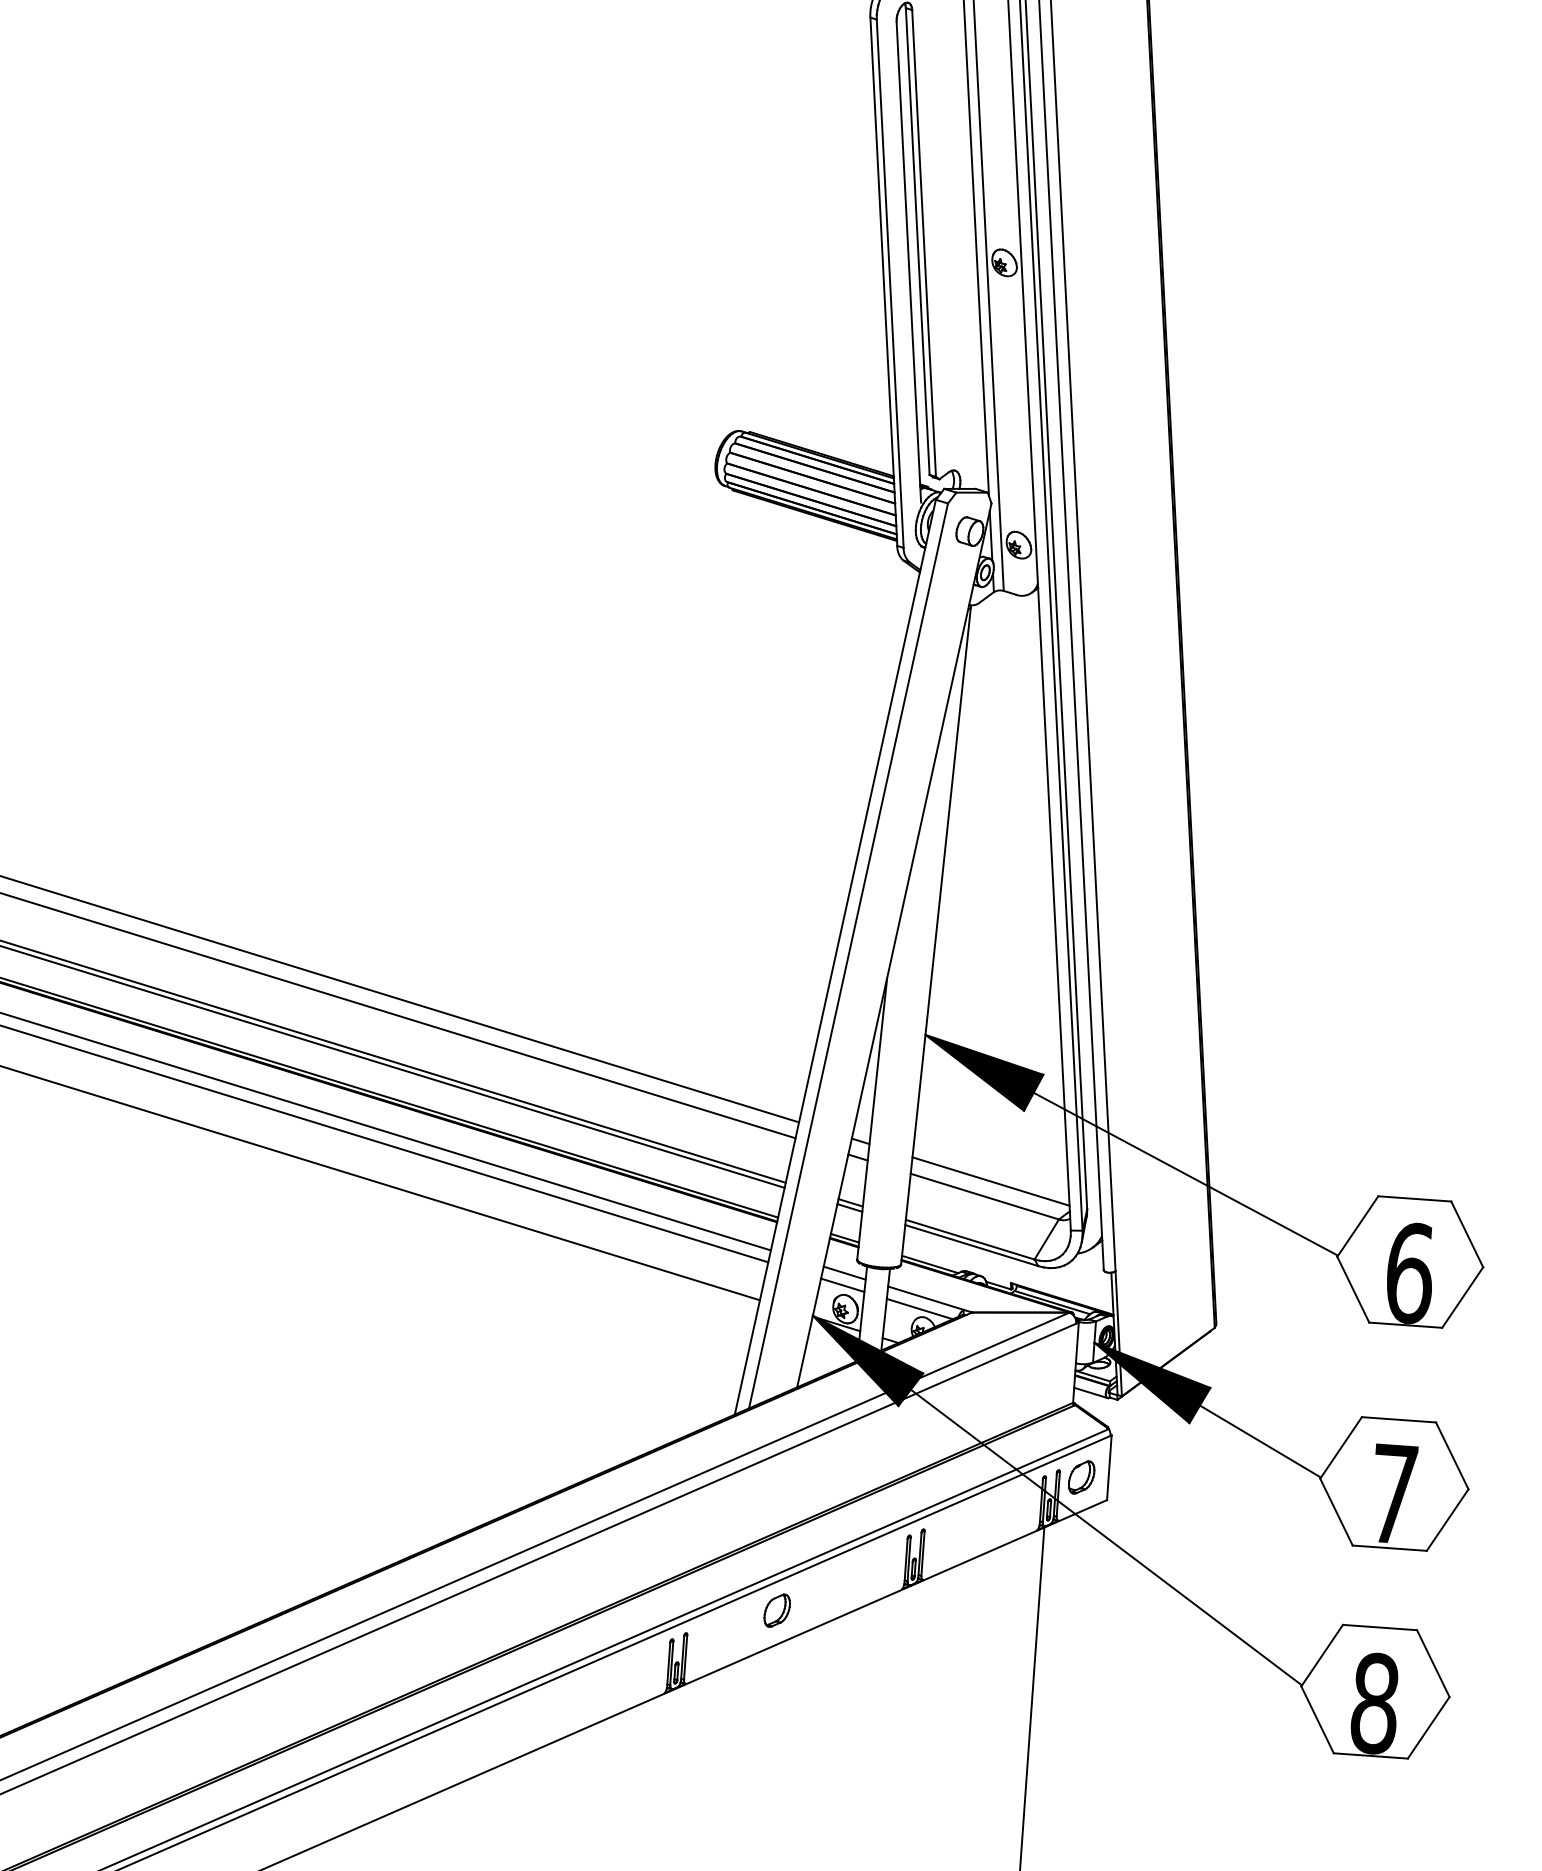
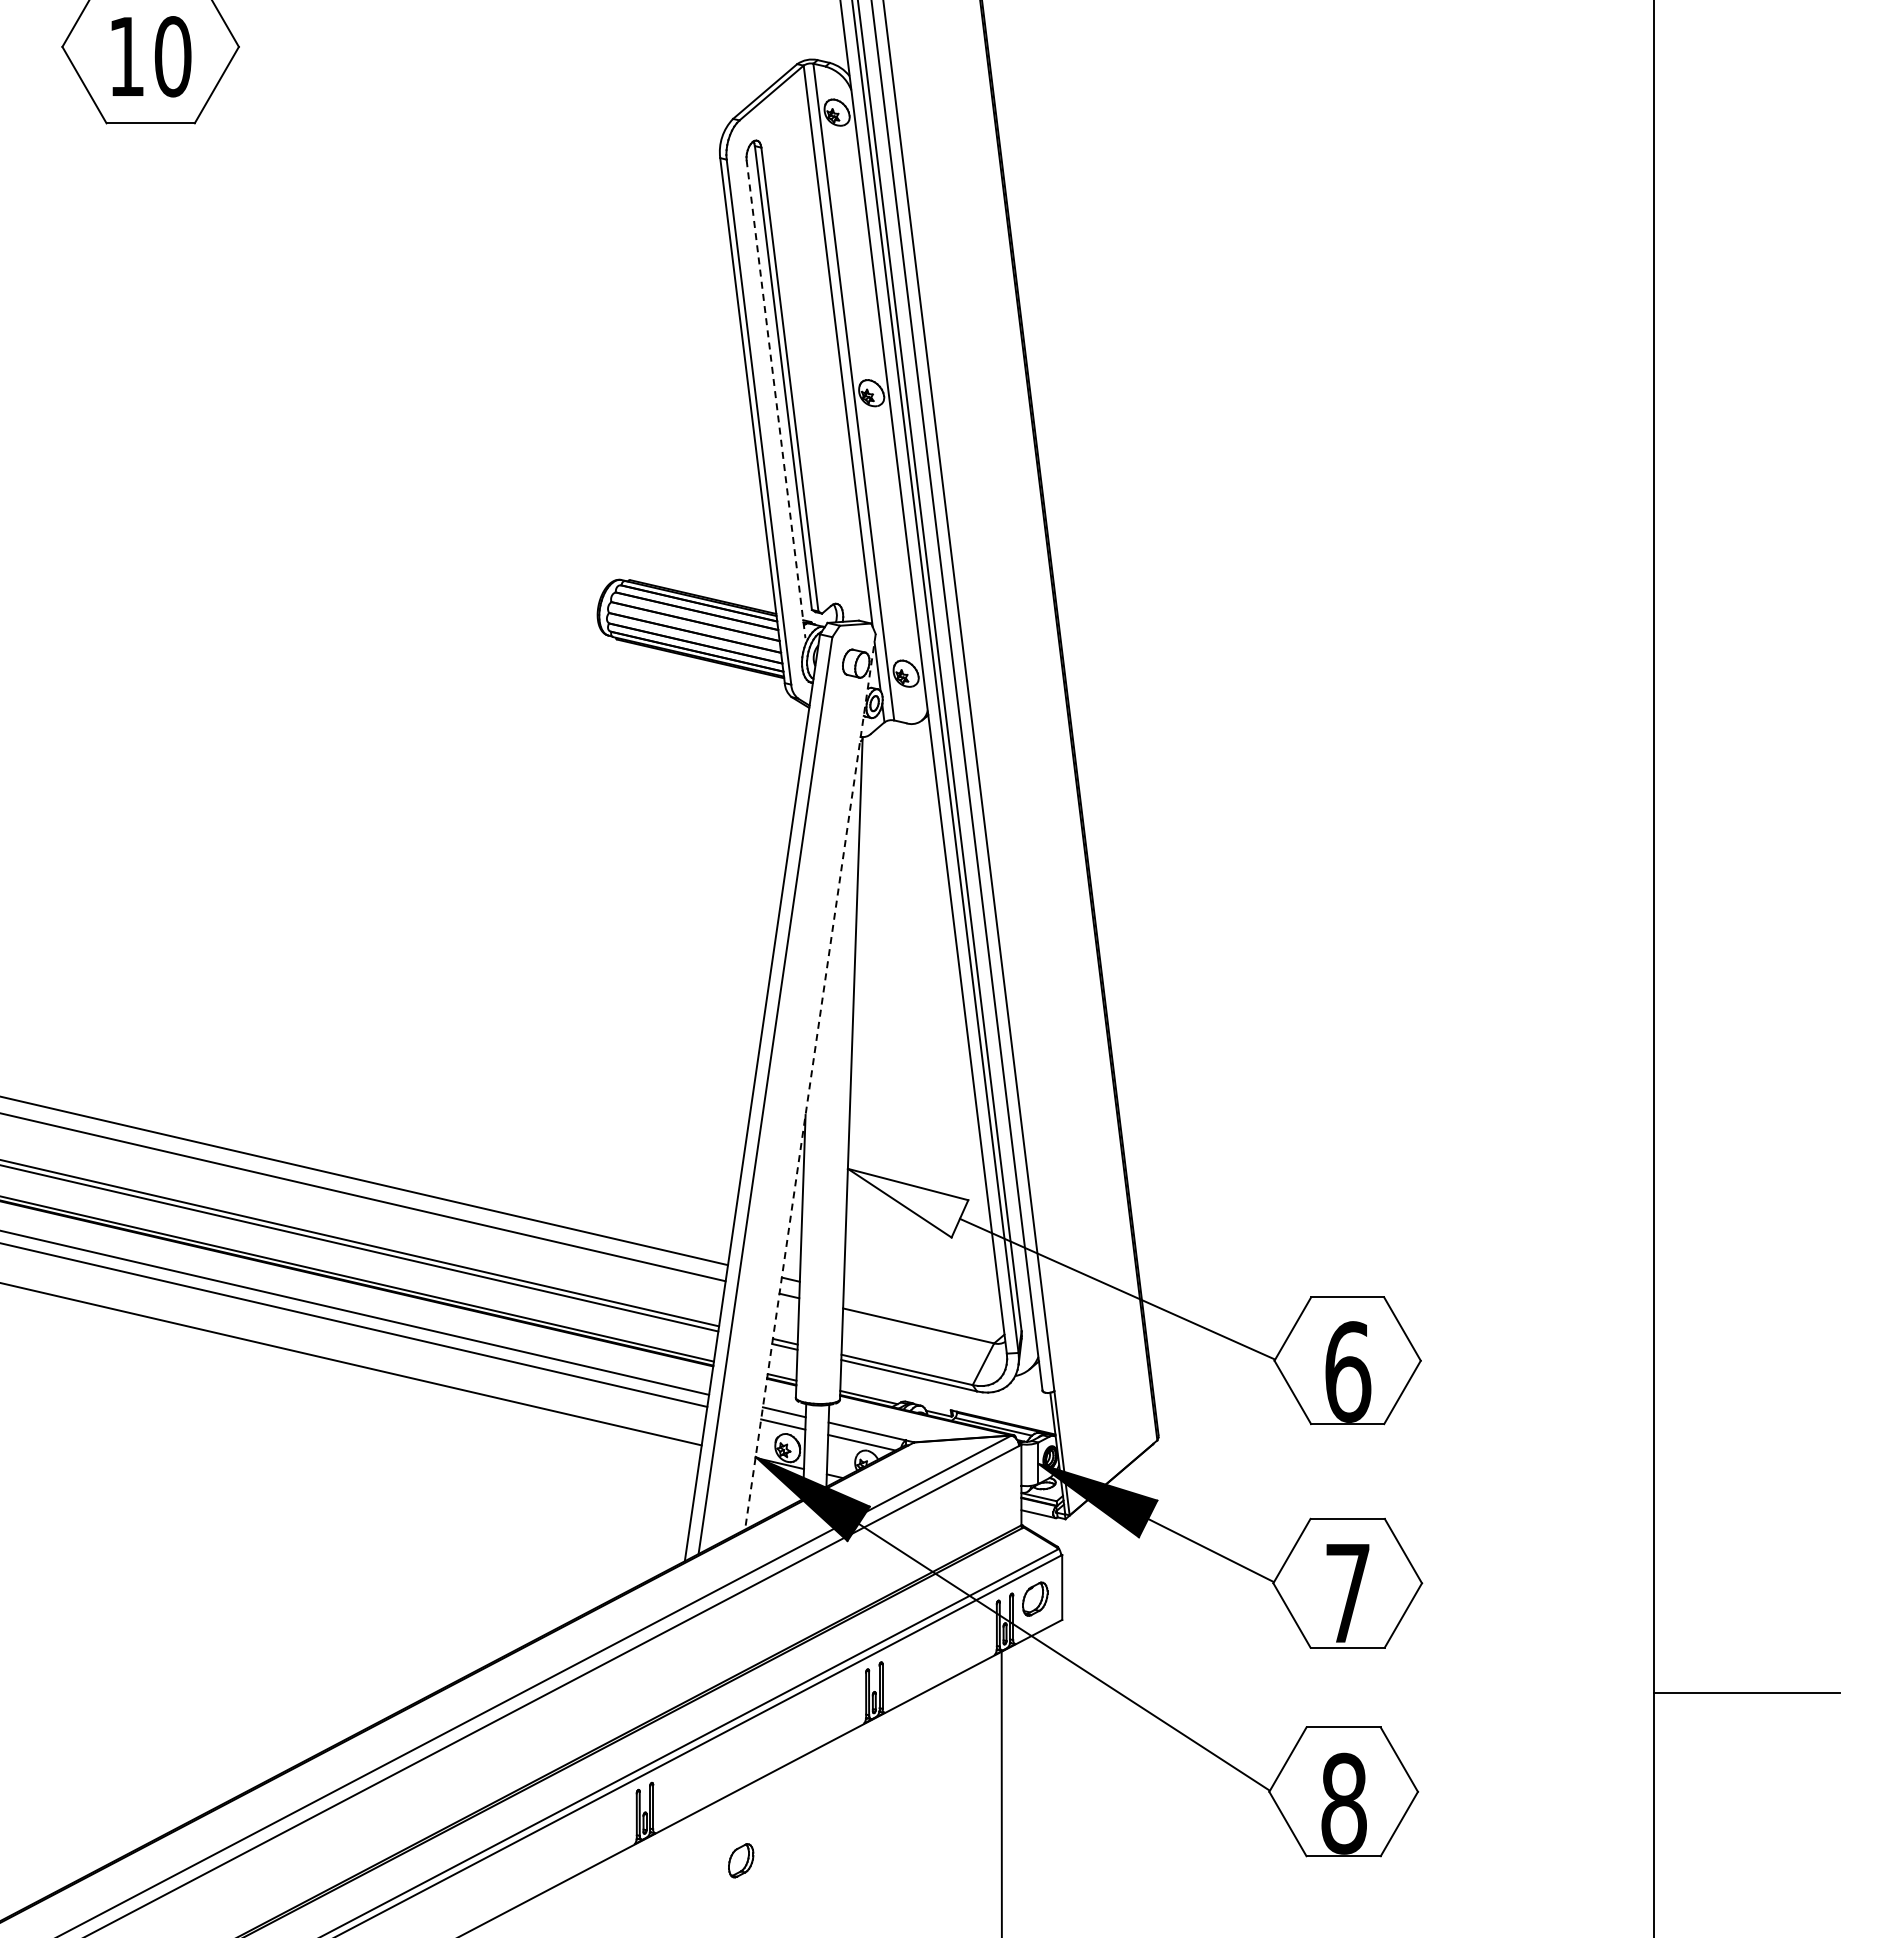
line: (909, 262) -> (776, 399), solid -> dashed
line: (894, 946) -> (810, 1082), solid -> dashed
fill: (982, 1072) -> (907, 1202), removed
line: (990, 1180) -> (923, 1309), removed
part: (777, 1610) -> (741, 1860), moved

